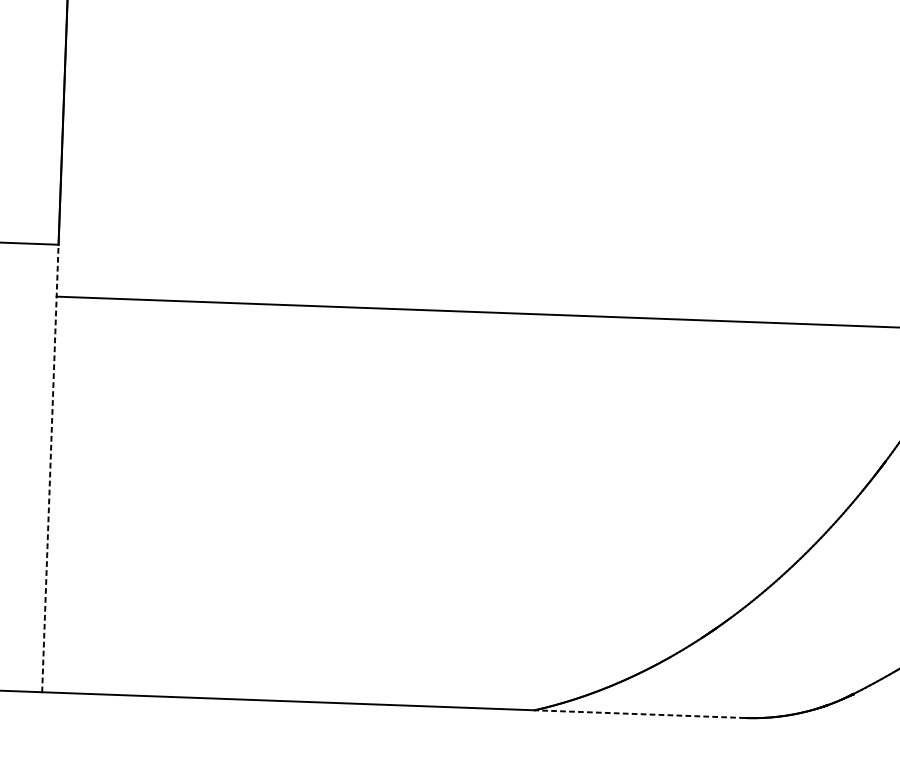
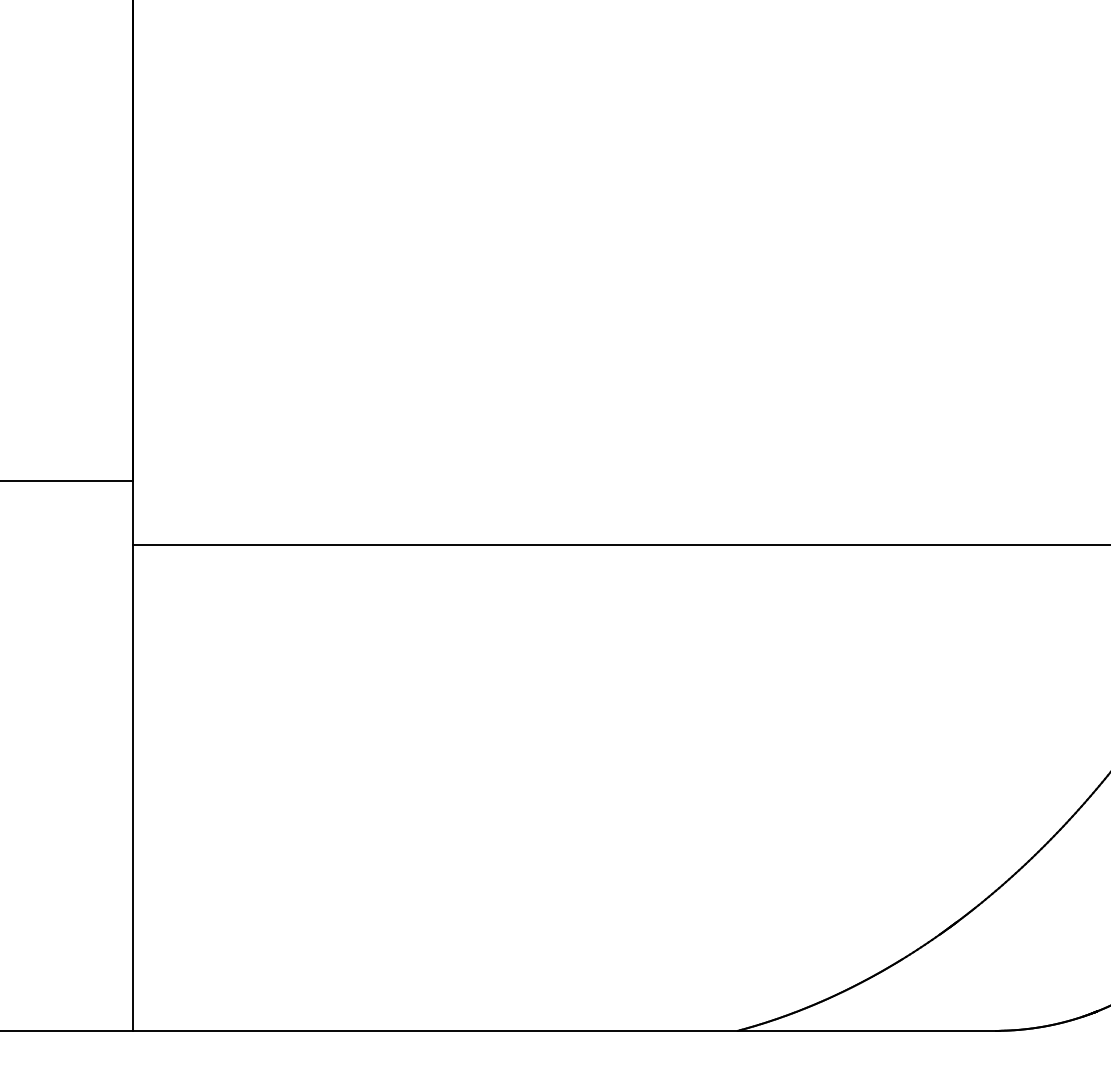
line: (50, 468) -> (132, 755), dashed -> solid
line: (639, 713) -> (866, 1030), dashed -> solid

